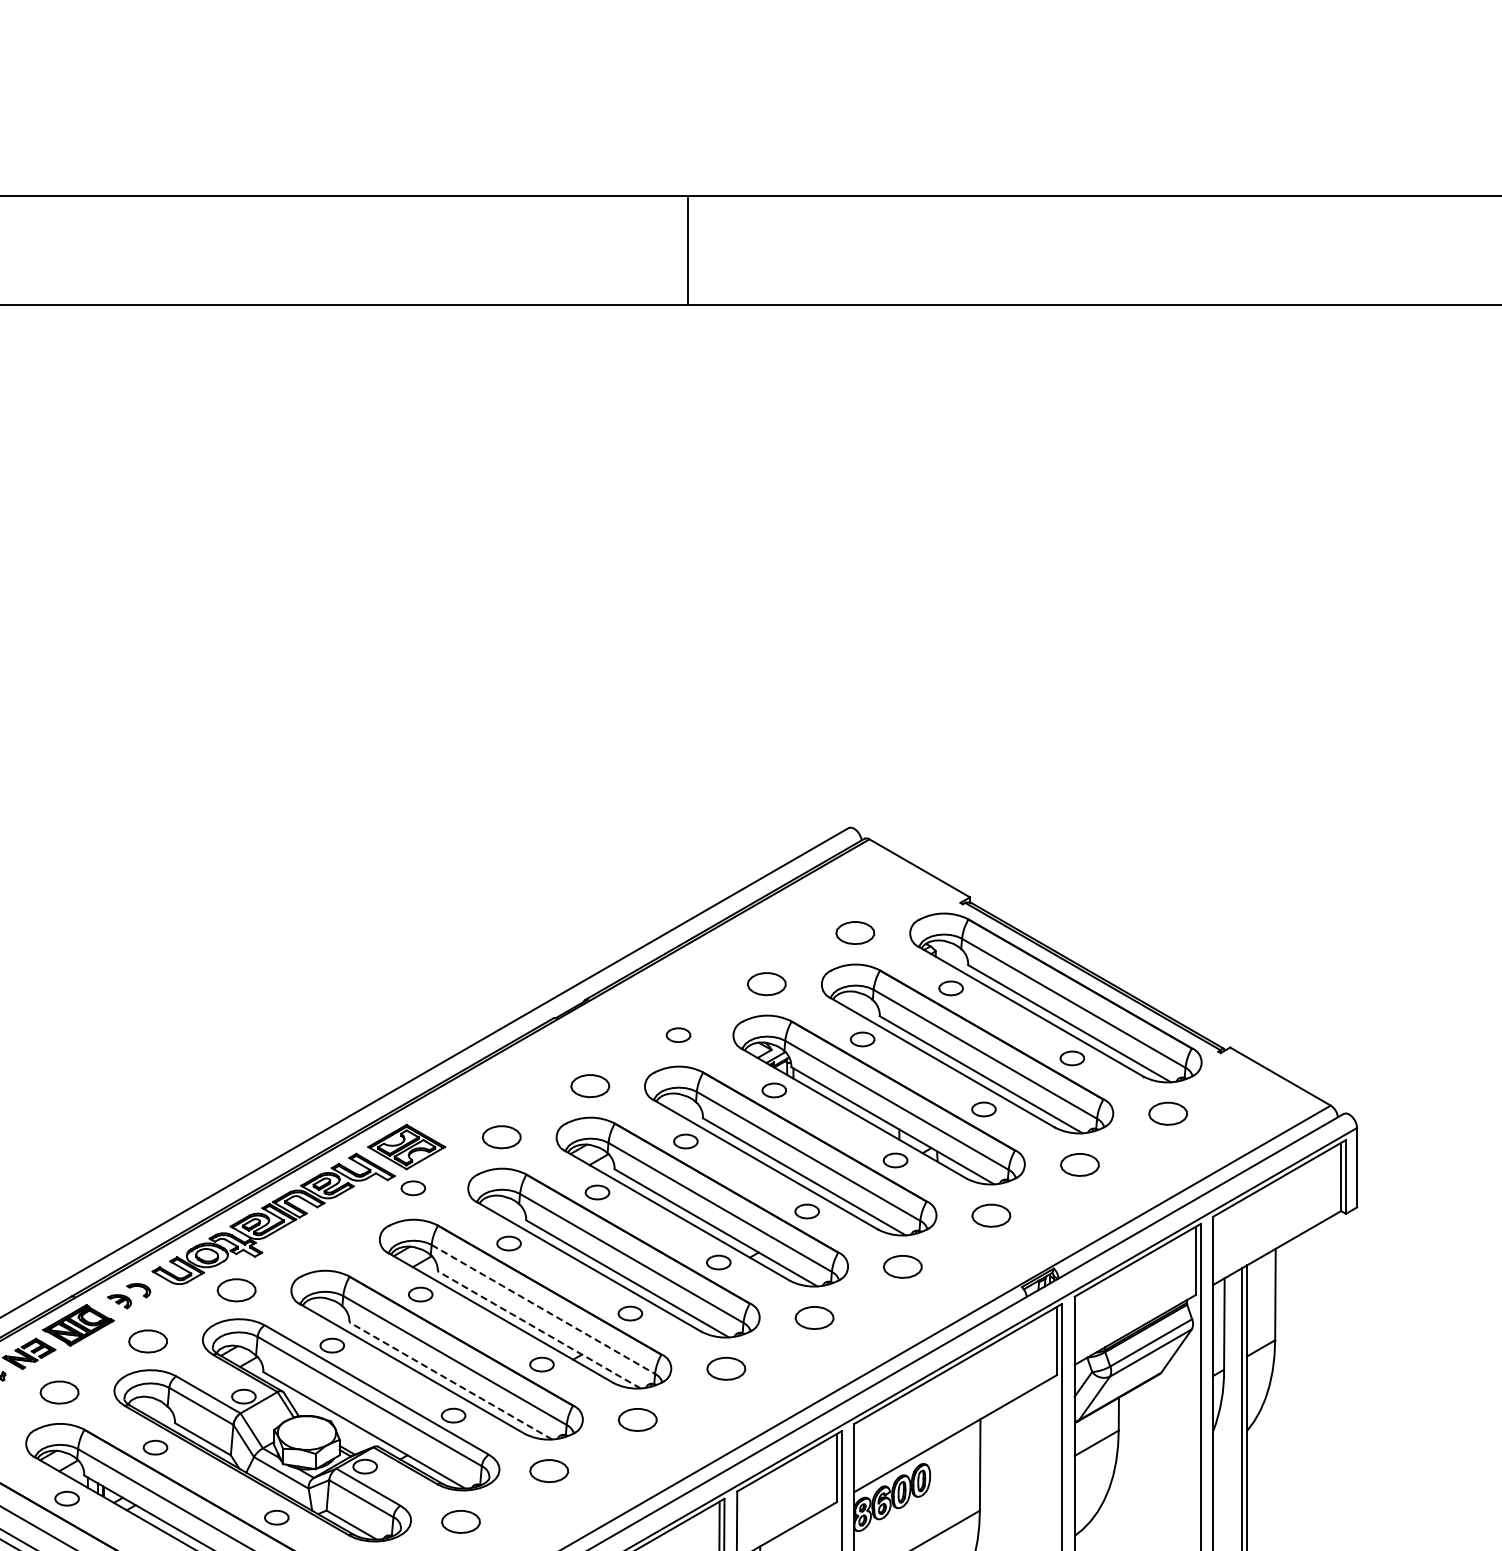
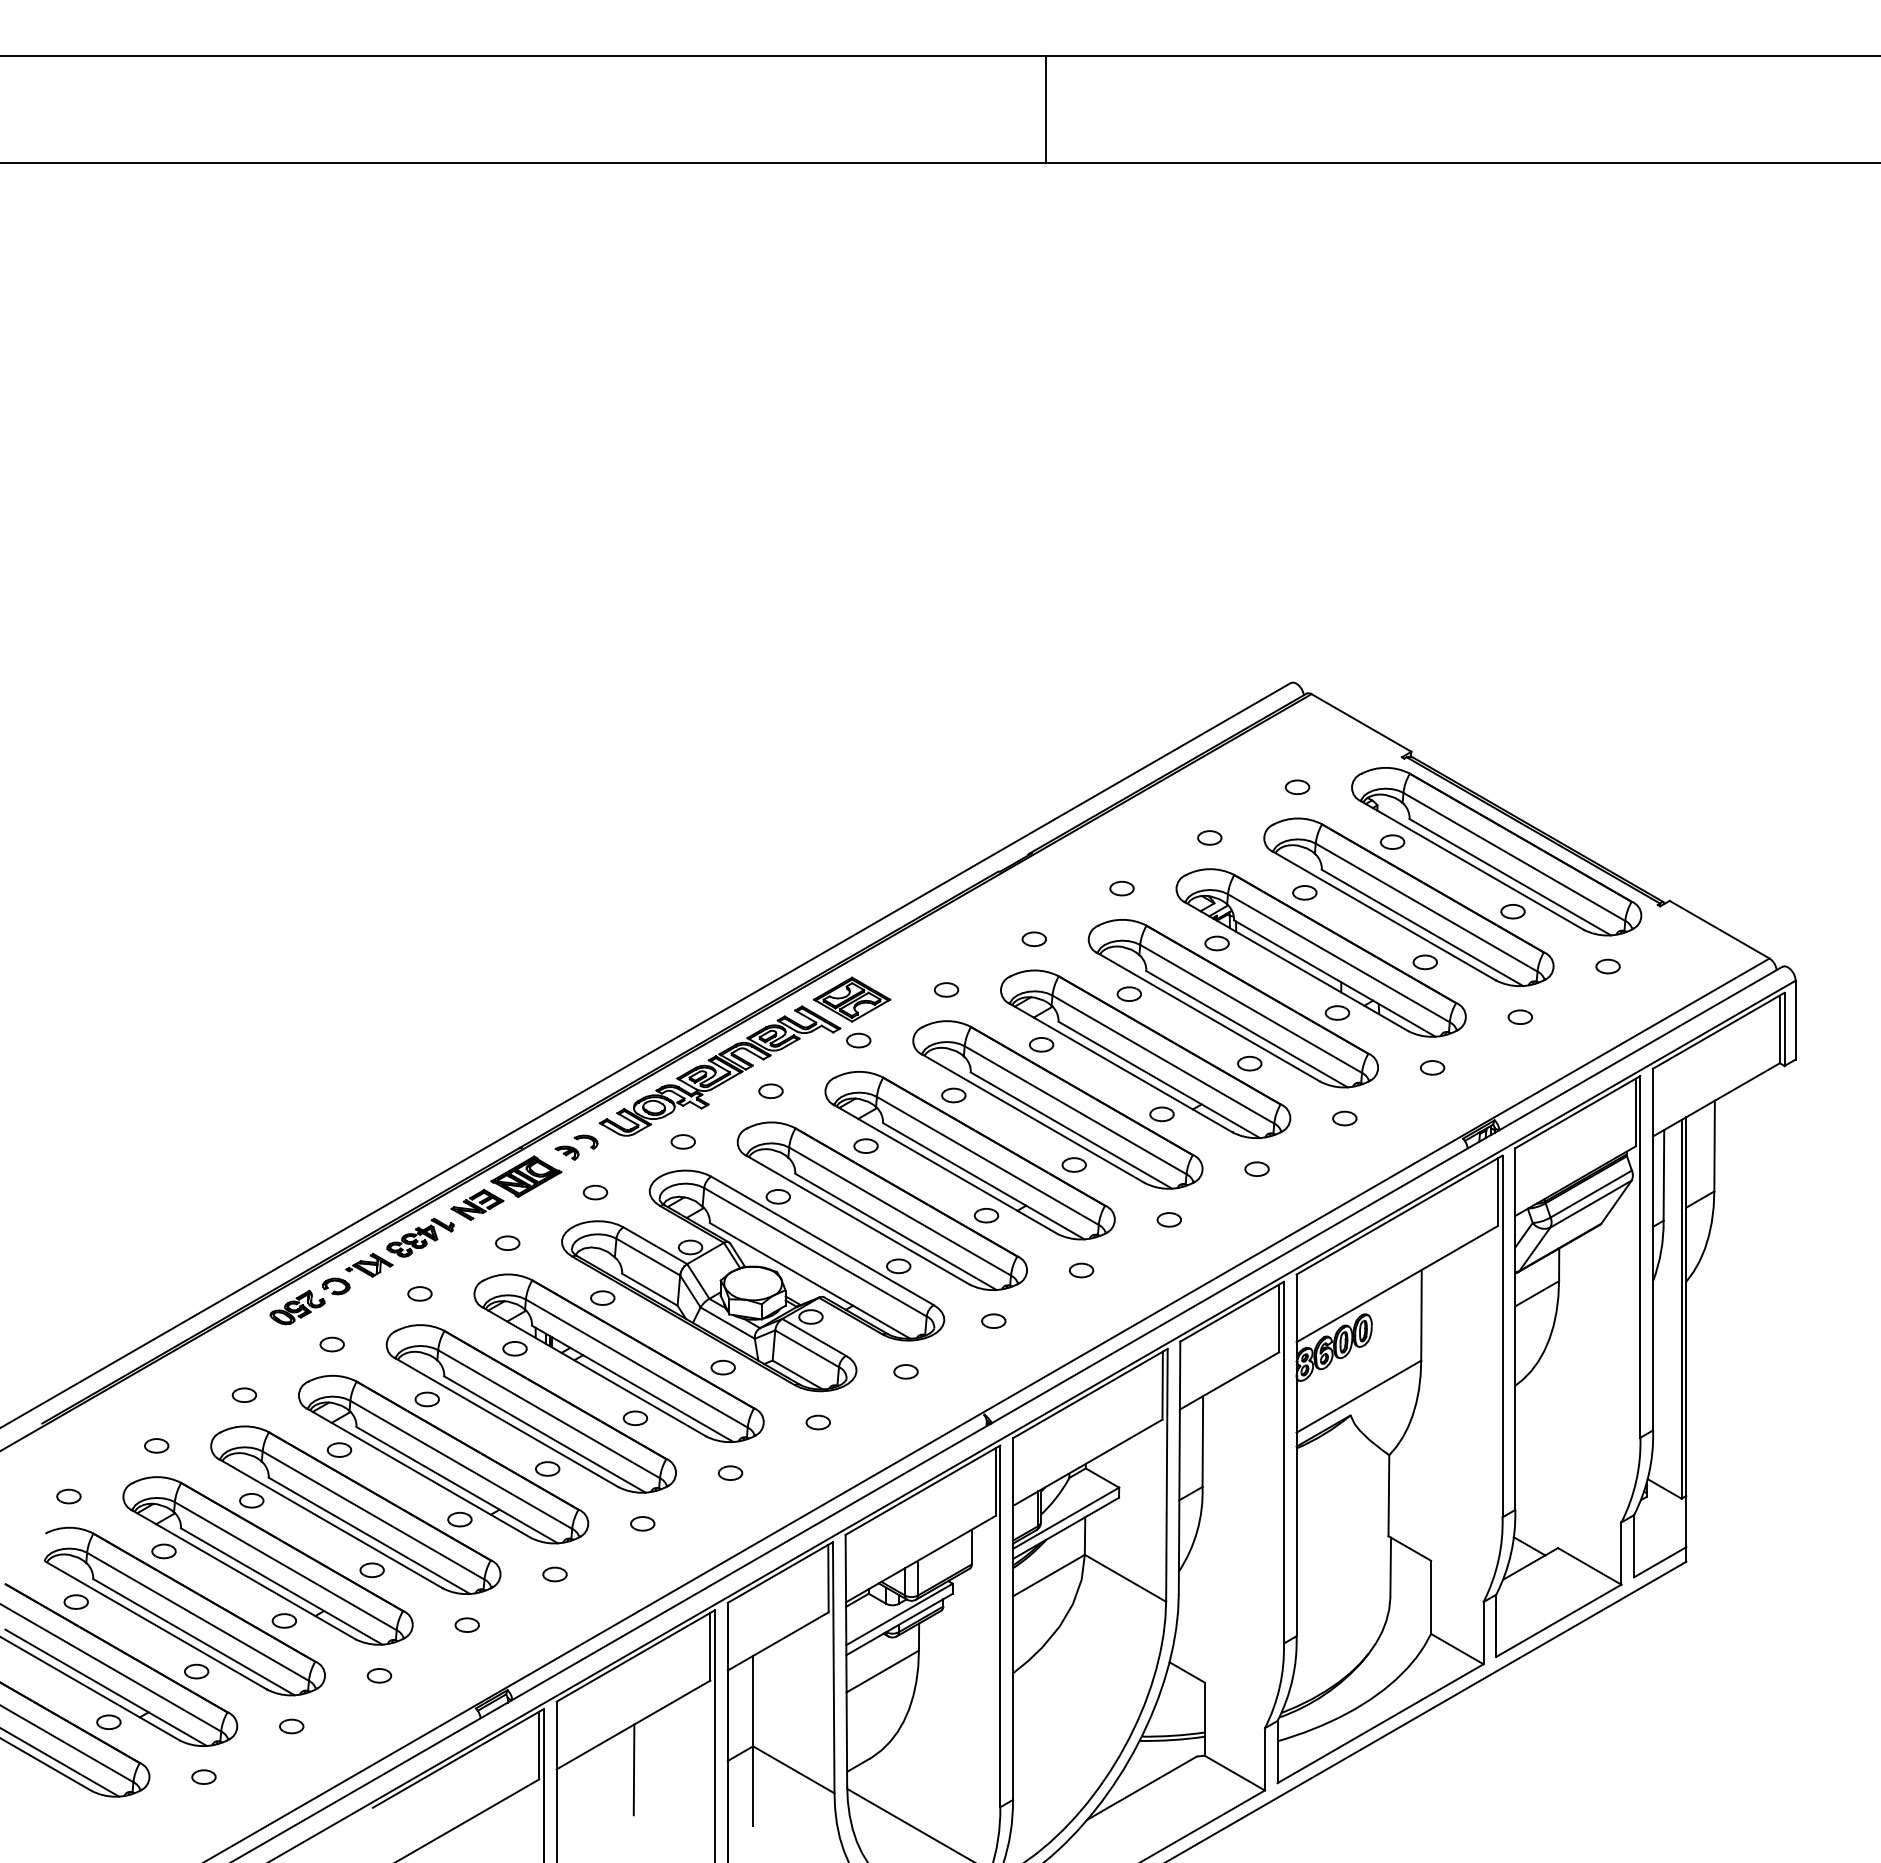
line: (688, 250) -> (1045, 109), moved
part: (855, 933) -> (1297, 787), size x0.62
part: (766, 983) -> (1209, 837), size x0.62
part: (589, 1086) -> (1033, 939), size x0.62
part: (1167, 1113) -> (1607, 966), size x0.62
part: (501, 1136) -> (946, 989), size x0.62
part: (1078, 1164) -> (1519, 1016), size x0.62
part: (991, 1215) -> (1432, 1067), size x0.62
part: (324, 1238) -> (770, 1090), added
part: (902, 1266) -> (1344, 1118), size x0.62
part: (235, 1289) -> (682, 1141), size x0.62
line: (544, 1310) -> (988, 1161), dashed -> solid
part: (813, 1317) -> (1256, 1168), size x0.62
line: (538, 1329) -> (983, 1180), dashed -> solid
part: (148, 1341) -> (595, 1192), size x0.62
part: (725, 1368) -> (1168, 1219), size x0.62
line: (450, 1380) -> (895, 1231), dashed -> solid
part: (59, 1391) -> (507, 1242), size x0.62
part: (637, 1419) -> (1081, 1270), size x0.62
part: (549, 1470) -> (993, 1320), size x0.62
part: (460, 1521) -> (905, 1371), size x0.62

